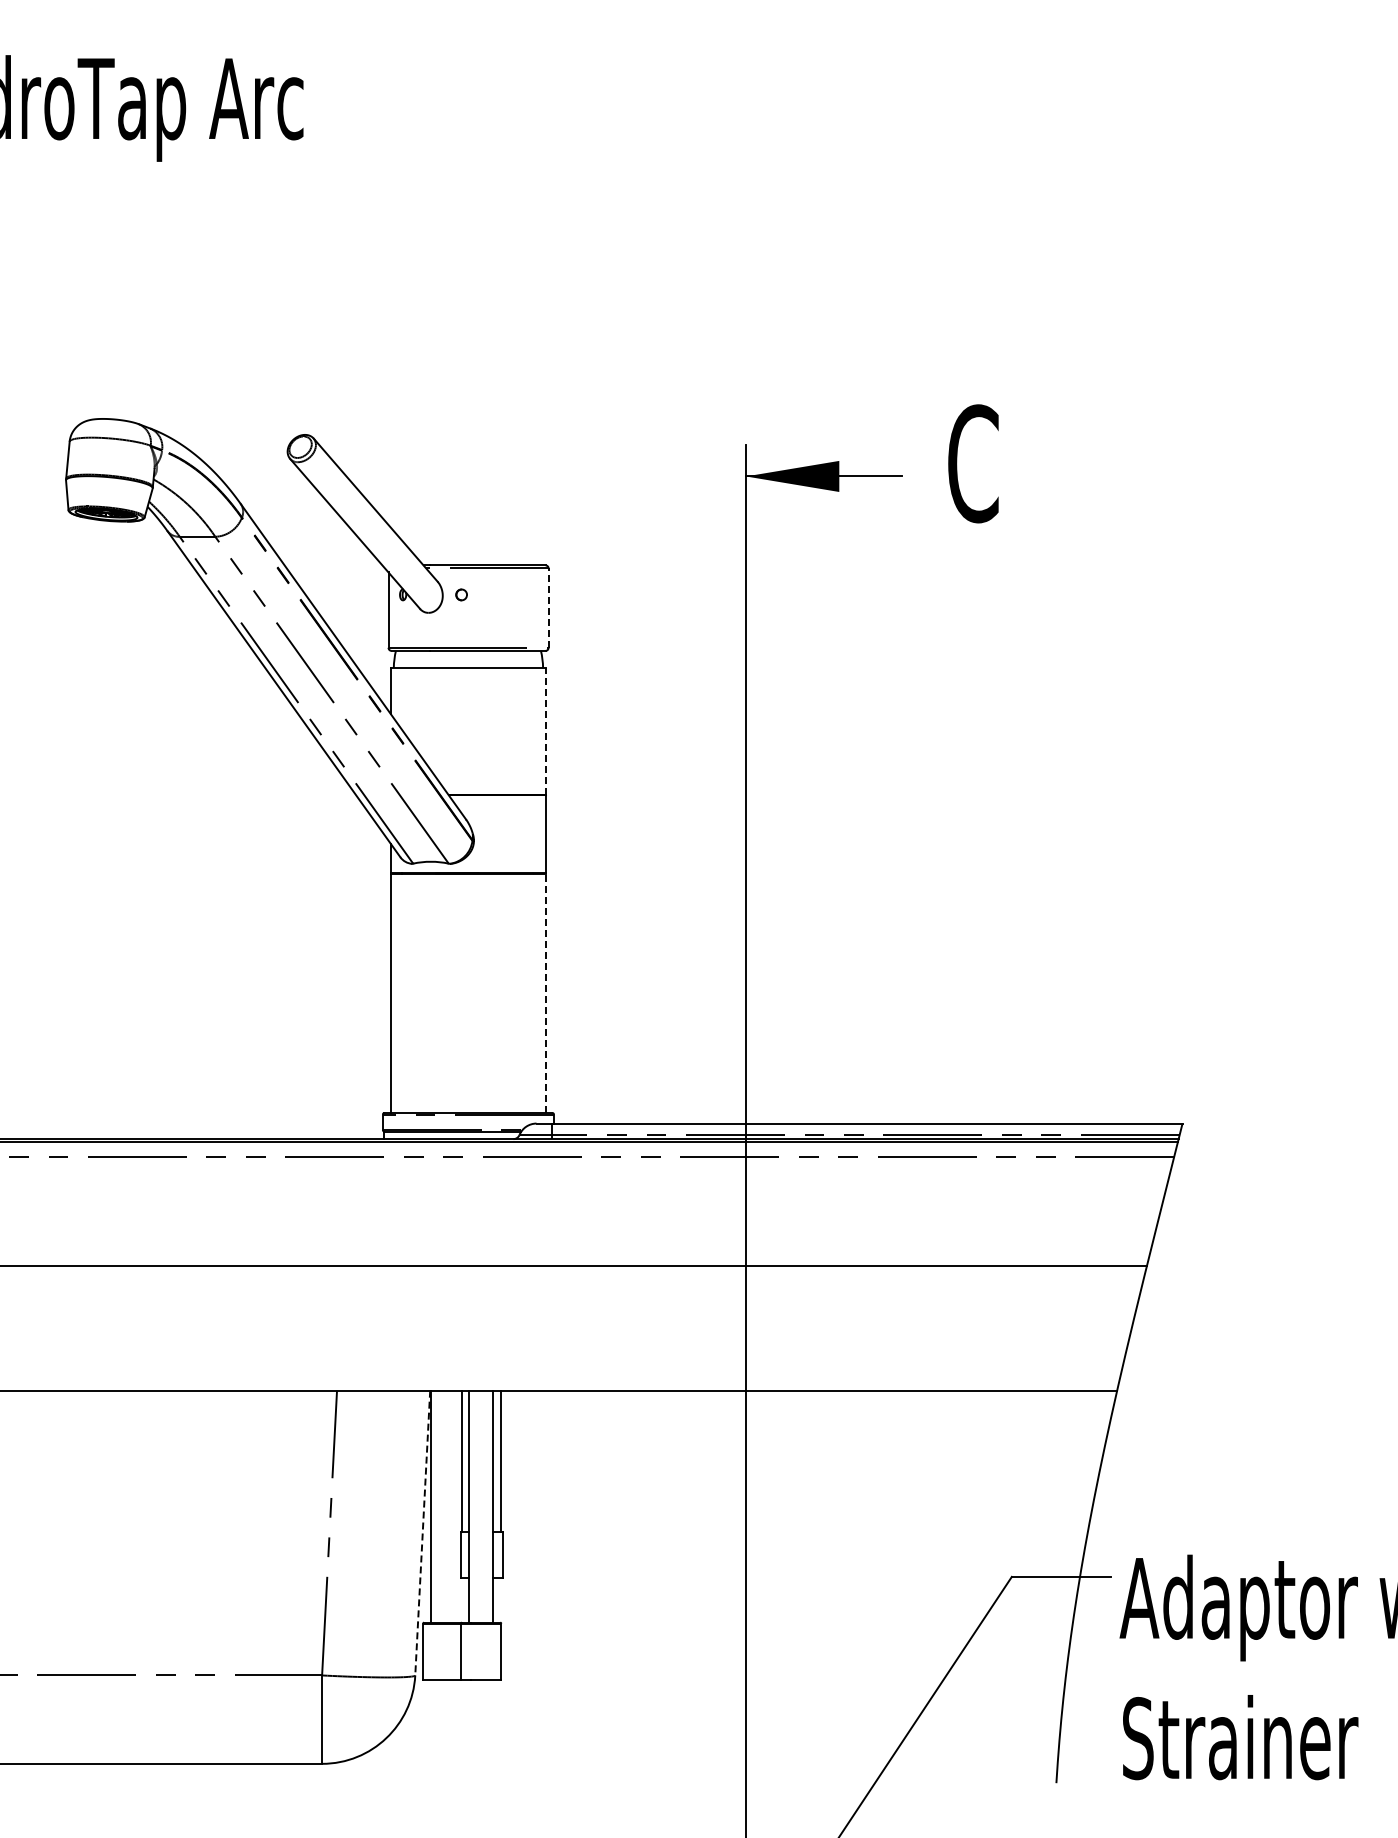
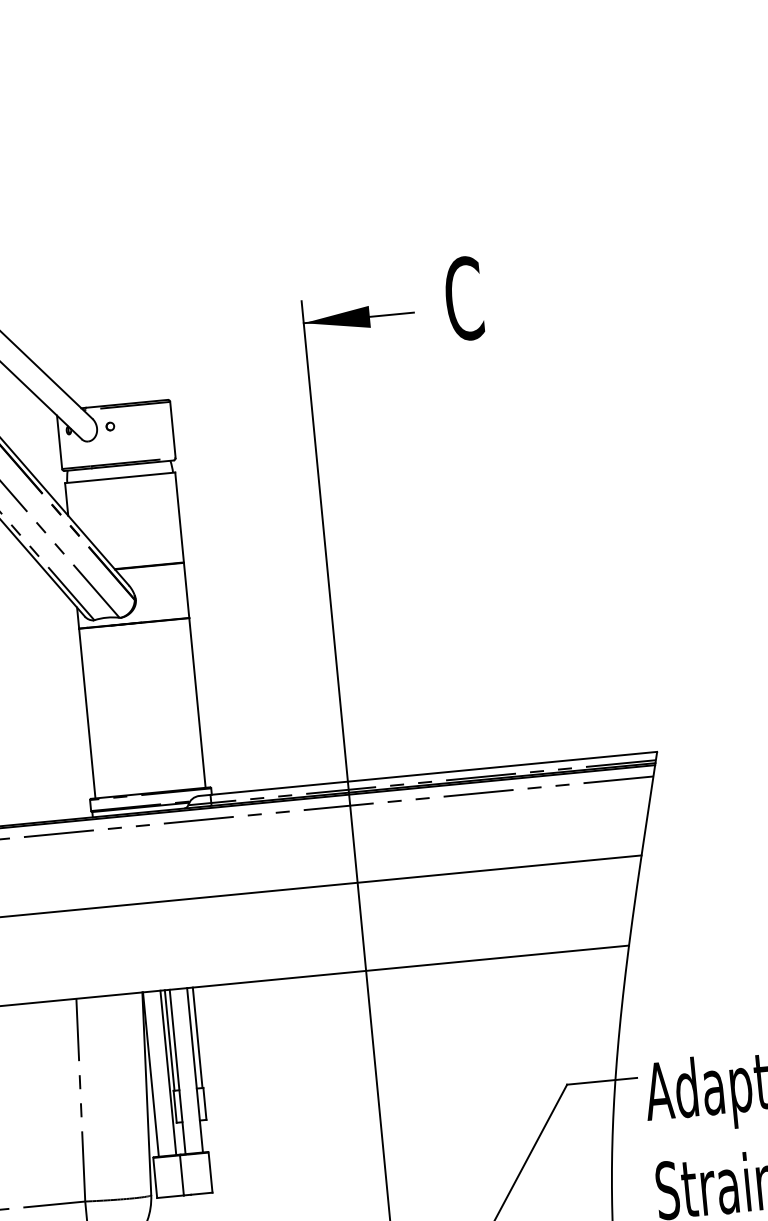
line: (548, 608) -> (172, 430), dashed -> solid
line: (546, 730) -> (179, 516), dashed -> solid
line: (546, 993) -> (197, 703), dashed -> solid
line: (455, 1506) -> (168, 1072), added
line: (422, 1533) -> (146, 1094), dashed -> solid

